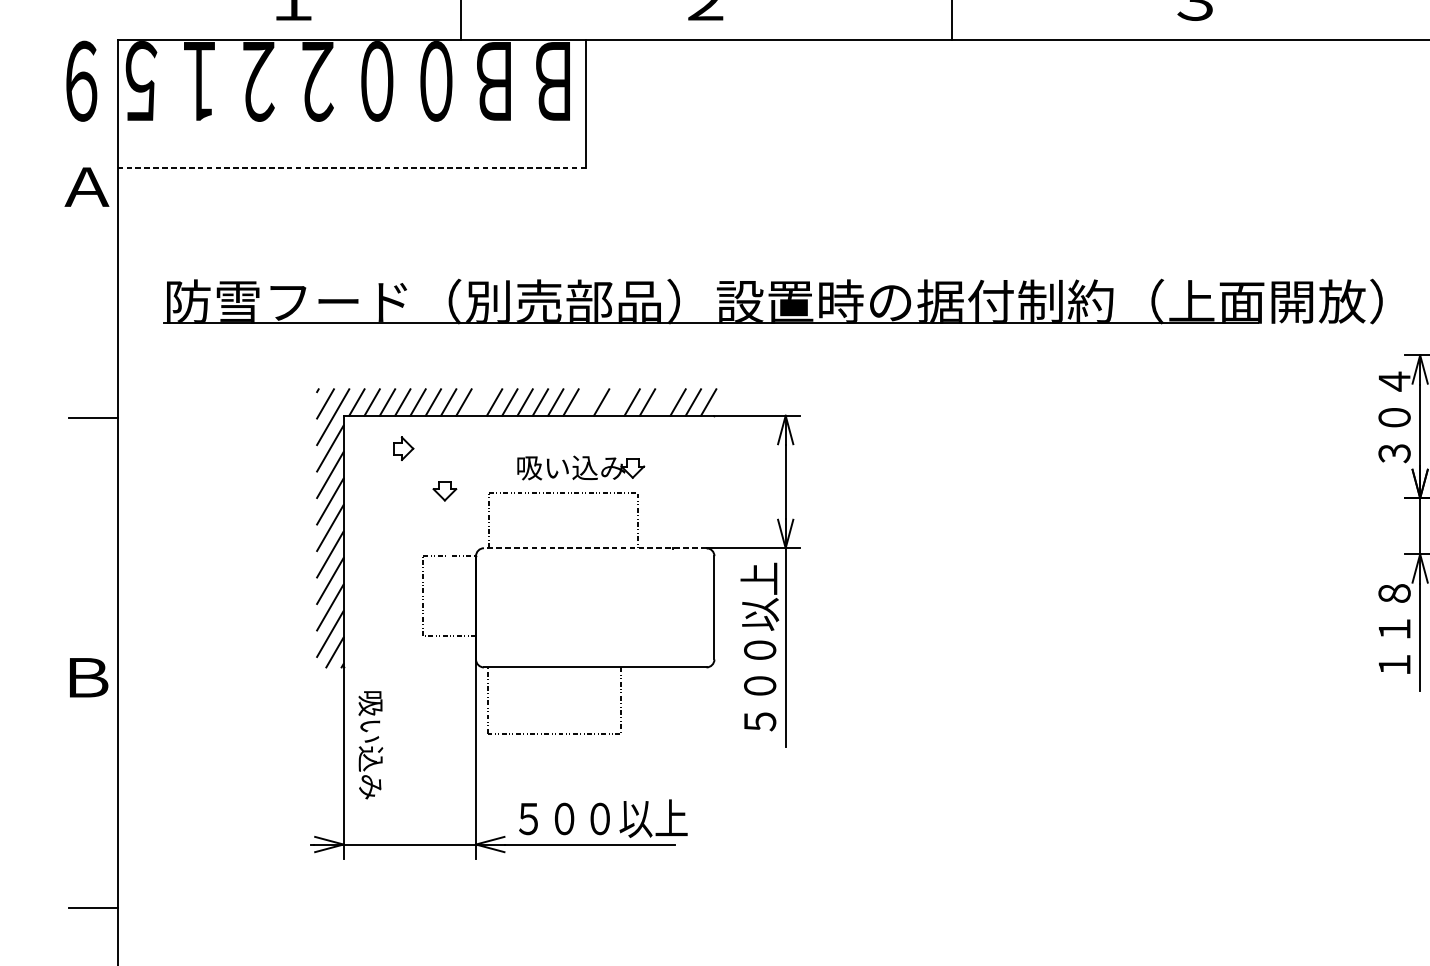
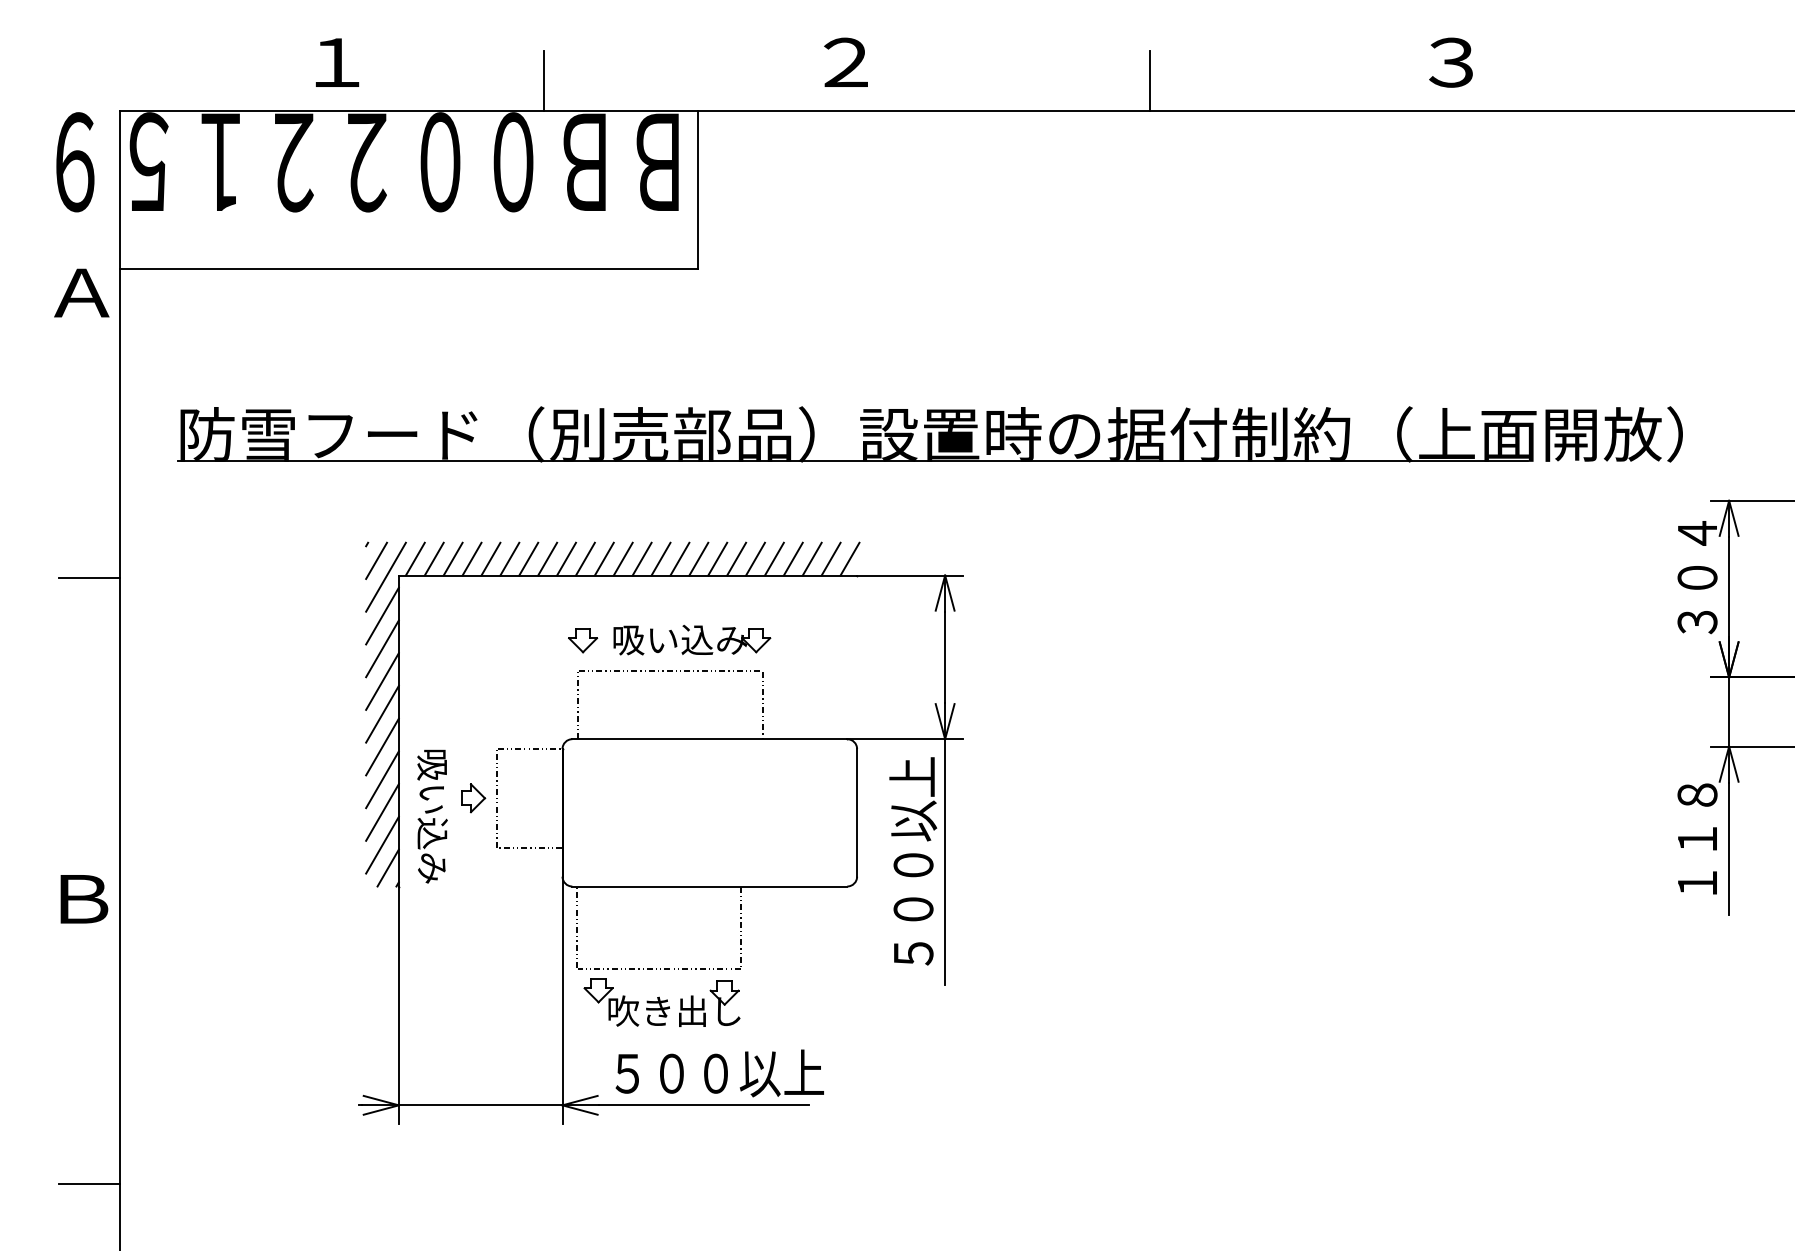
line: (352, 167) -> (409, 268), dashed -> solid
line: (479, 401) -> (566, 558), added
line: (586, 401) -> (698, 558), added
line: (616, 401) -> (736, 558), added
line: (662, 401) -> (792, 558), added
part: (403, 448) -> (473, 798), moved
part: (445, 491) -> (583, 640), moved
line: (594, 548) -> (709, 739), dashed -> solid
text: (370, 745) -> (432, 816), moved
part: (556, 761) -> (661, 1002), added

